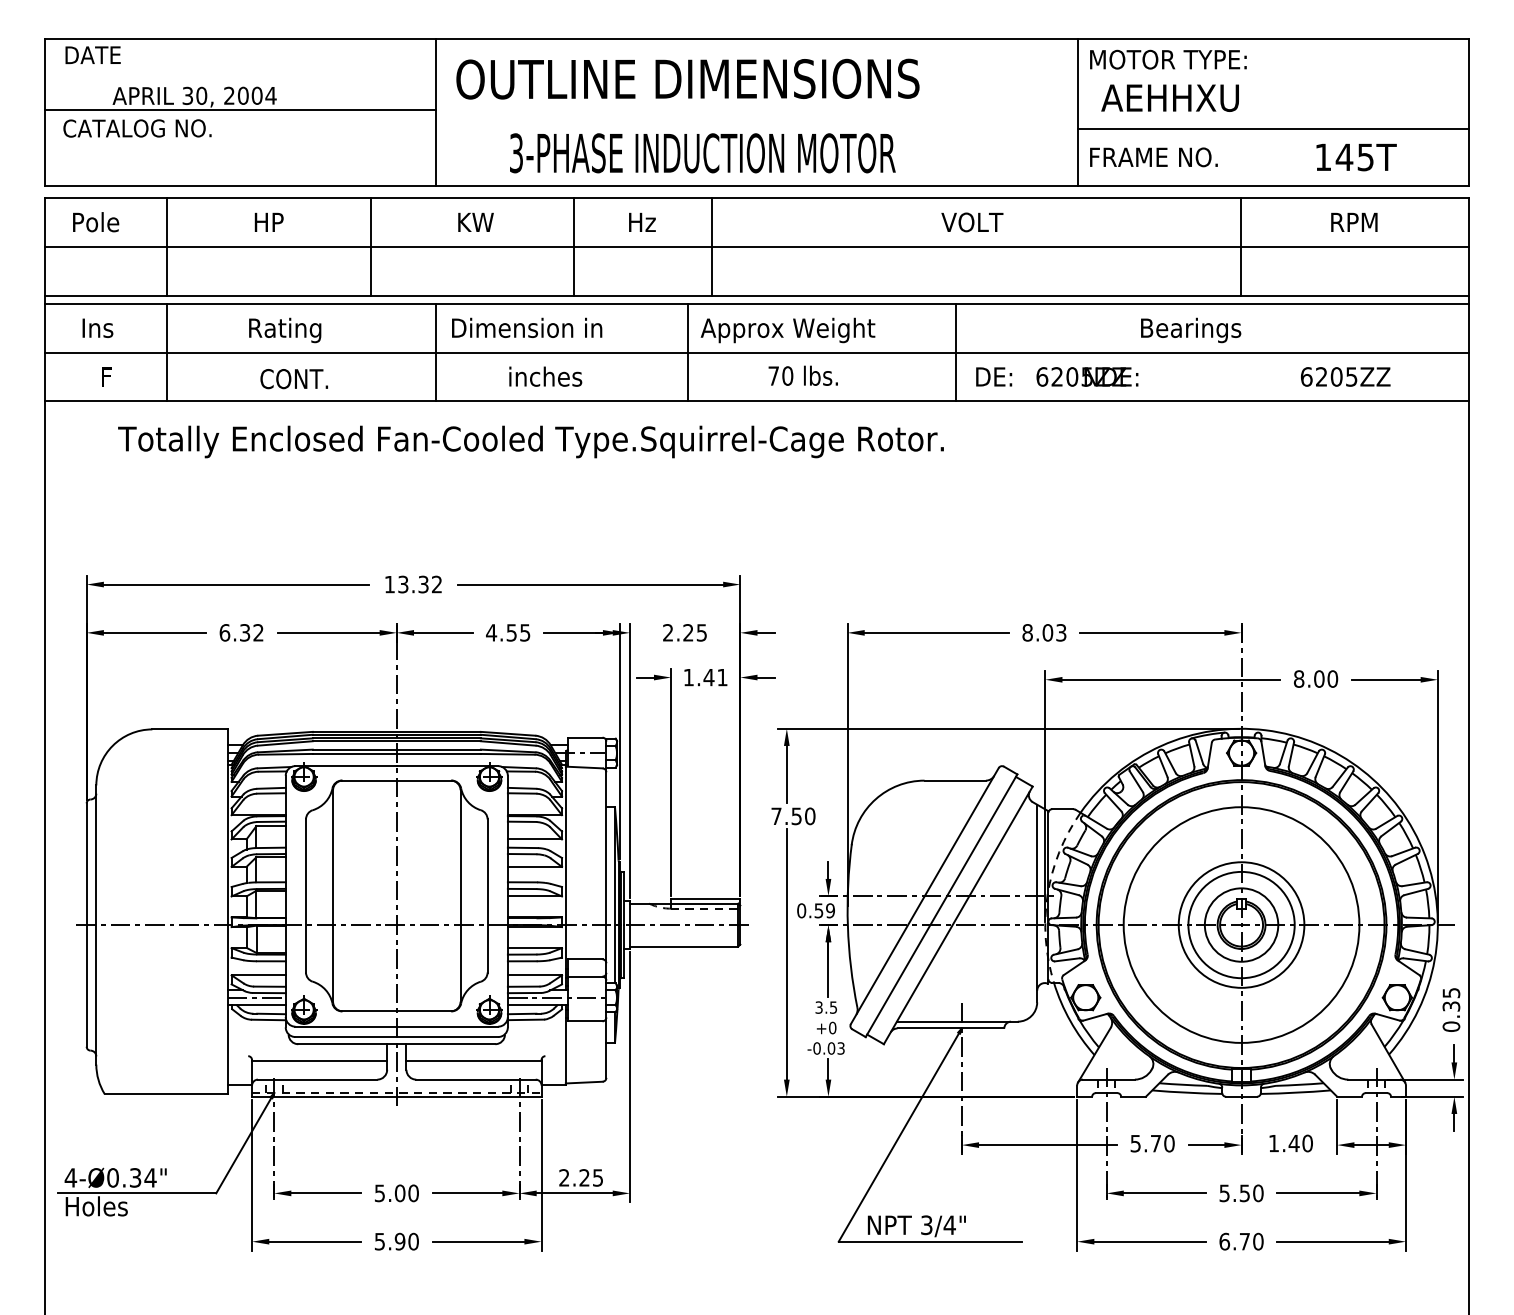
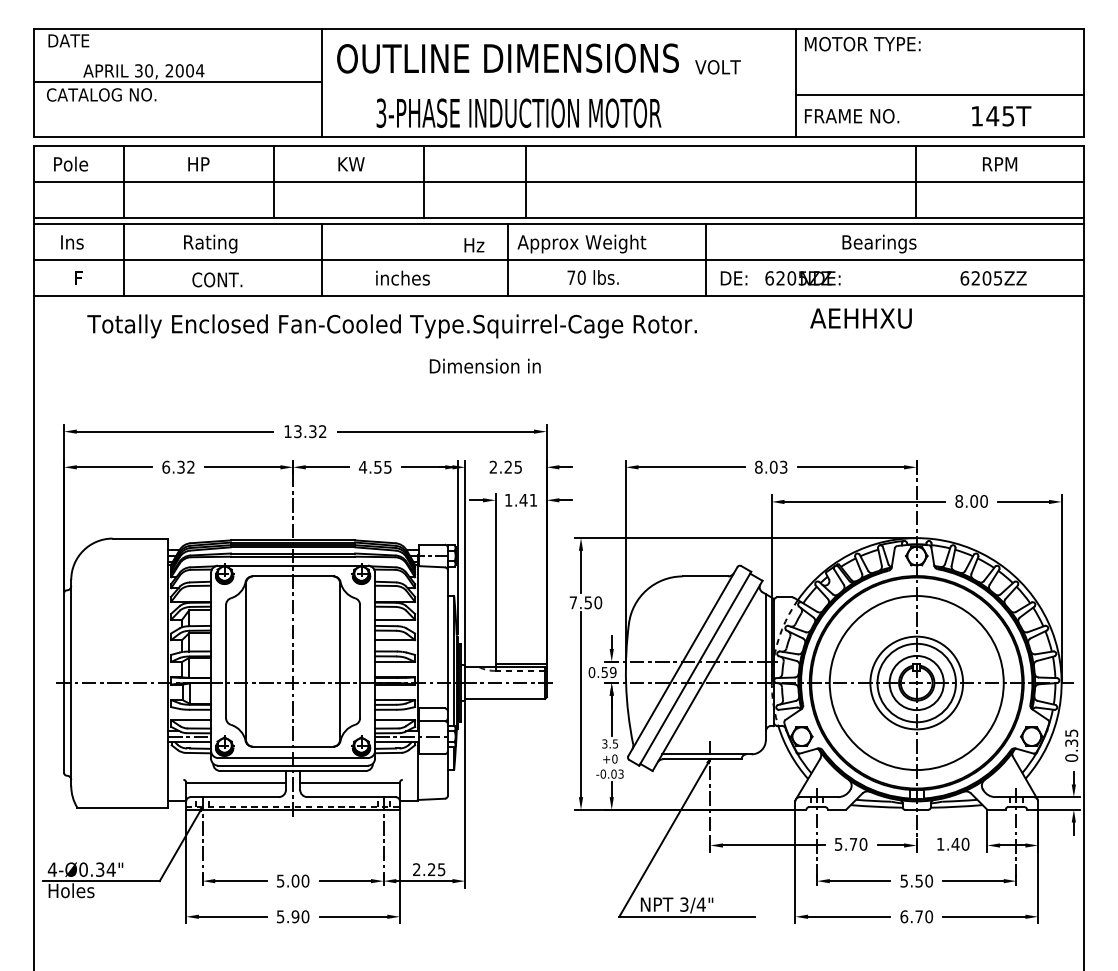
text: (1169, 98) -> (860, 318), moved
text: (642, 222) -> (474, 245), moved
text: (971, 222) -> (717, 67), moved
text: (526, 327) -> (484, 365), moved

